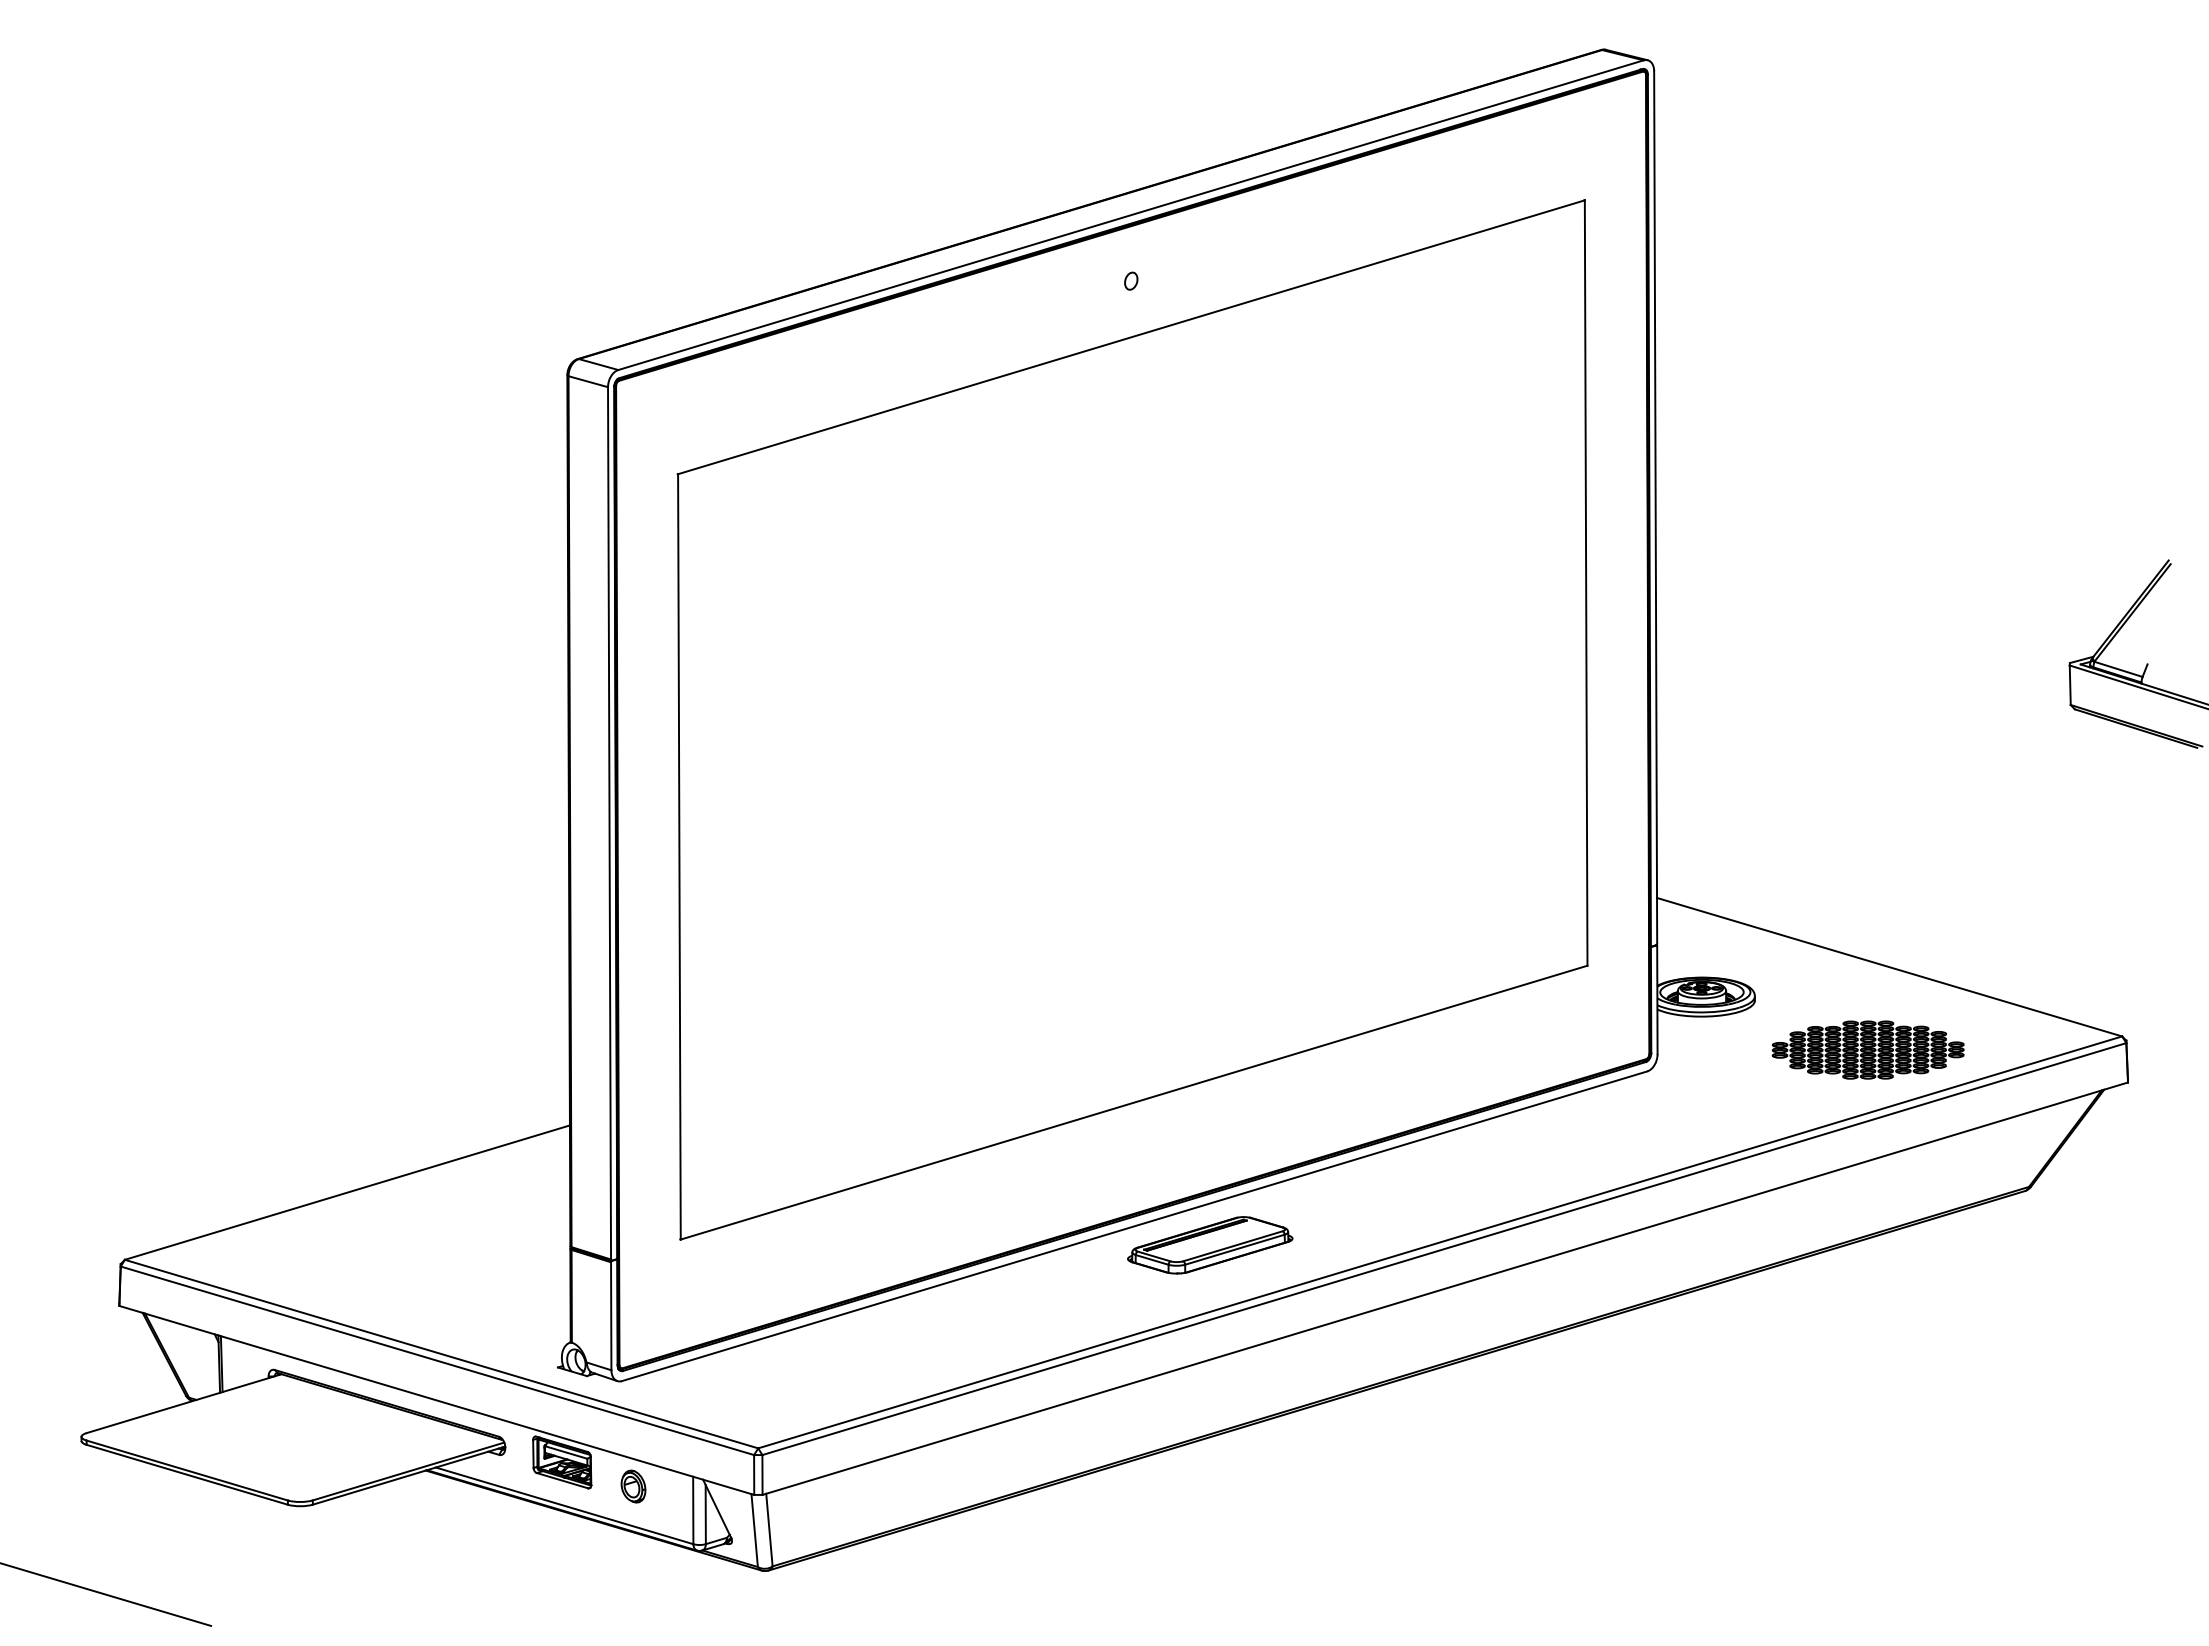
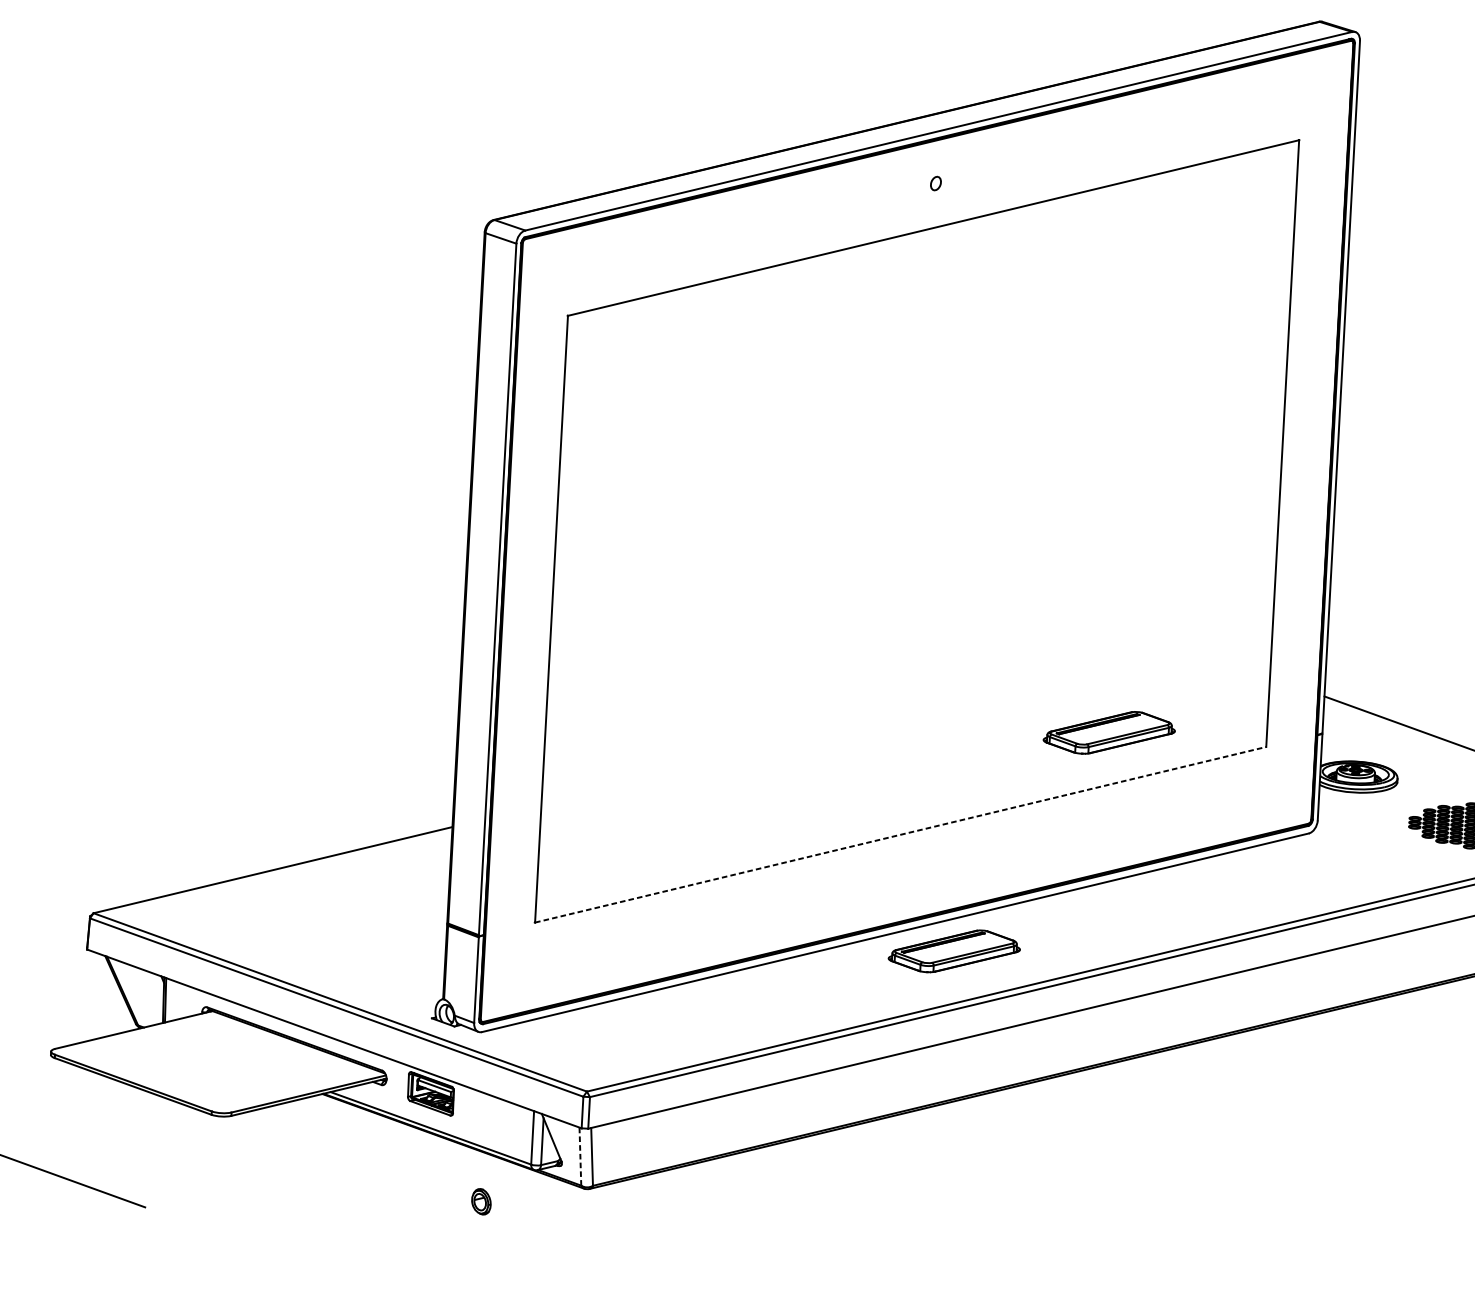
part: (1389, 959) -> (1109, 733), added
line: (1134, 1102) -> (900, 834), solid -> dashed
part: (633, 1486) -> (481, 1201), moved
line: (754, 1530) -> (580, 1156), solid -> dashed

